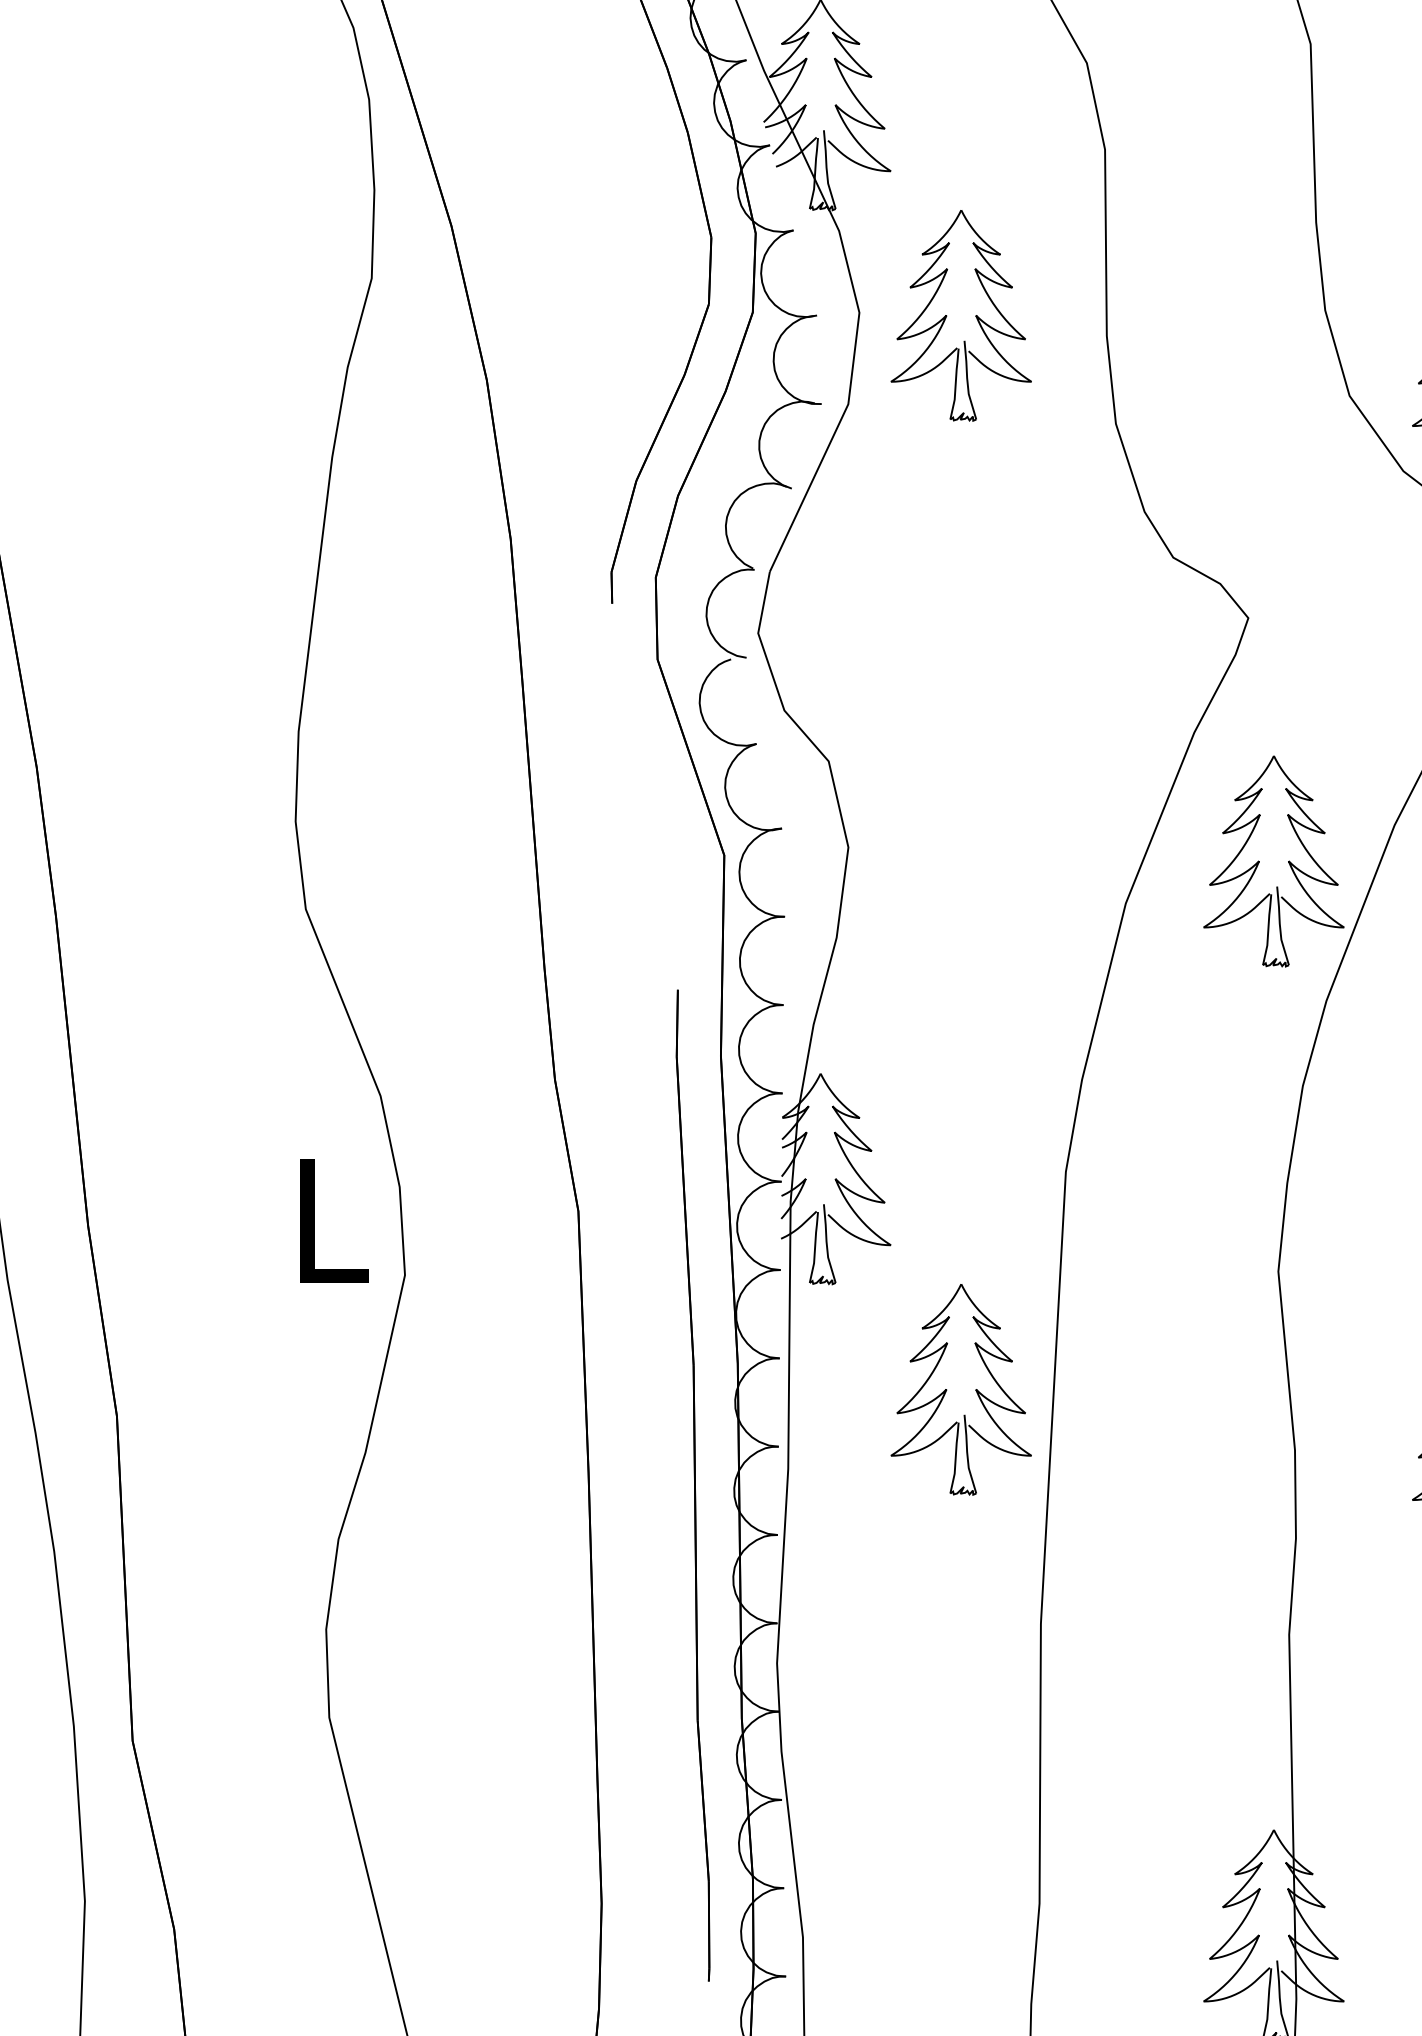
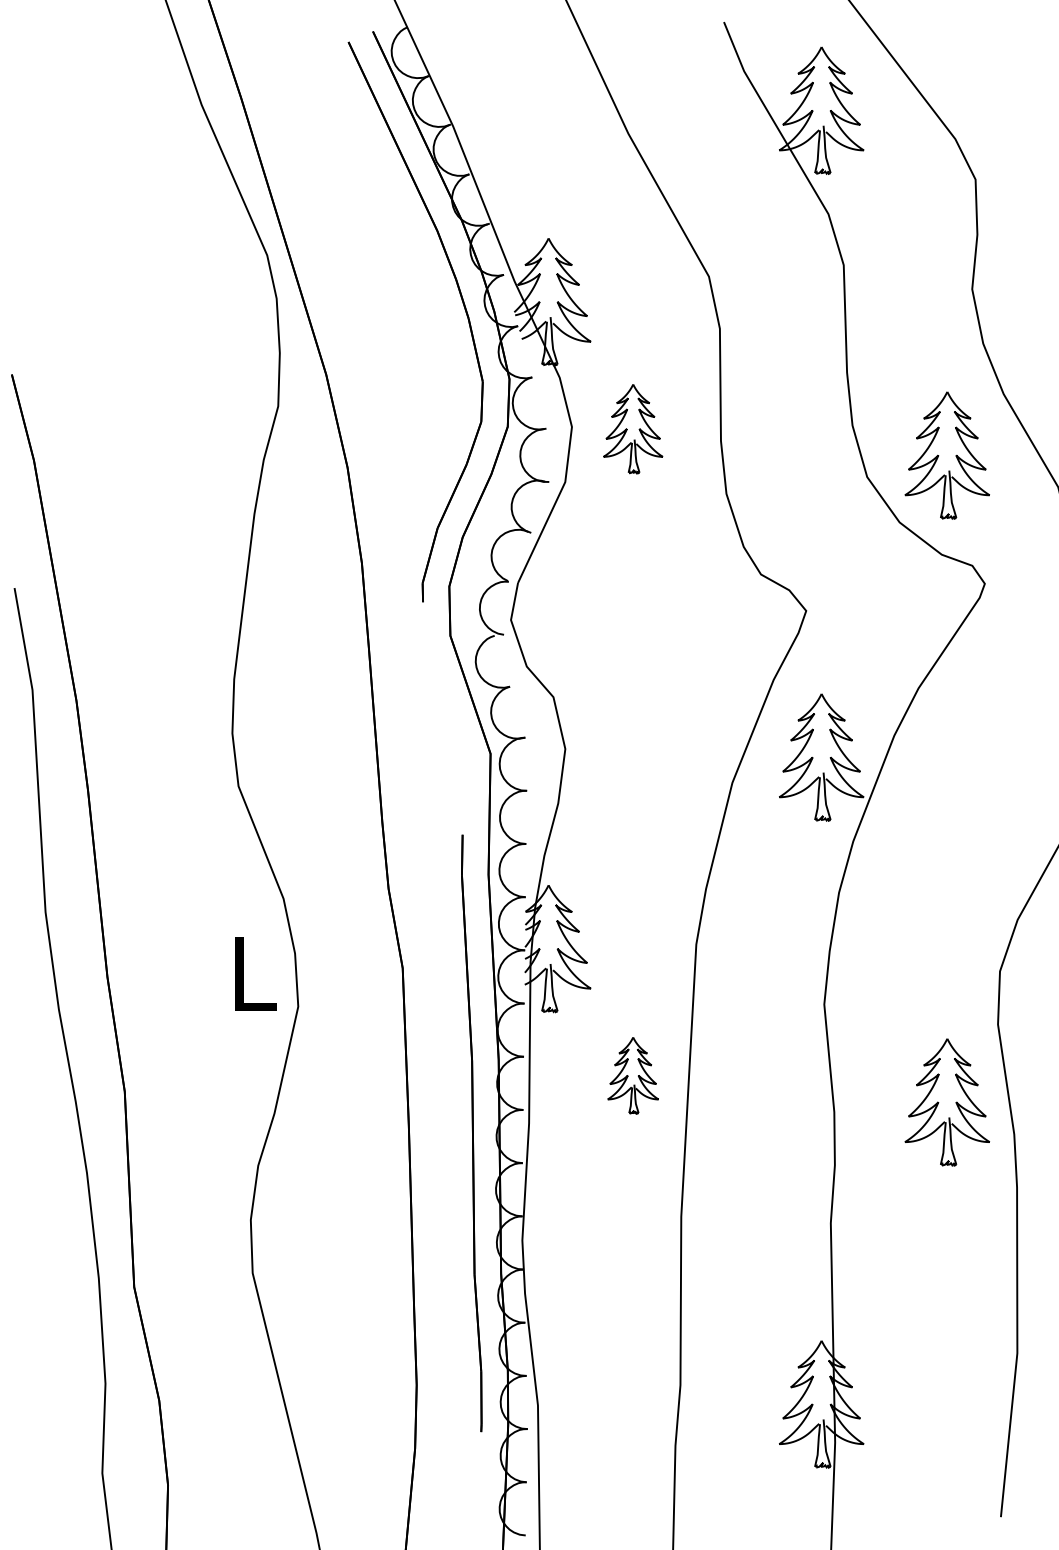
part: (959, 316) -> (632, 429), size x0.7
part: (959, 1389) -> (632, 1075), size x0.6

